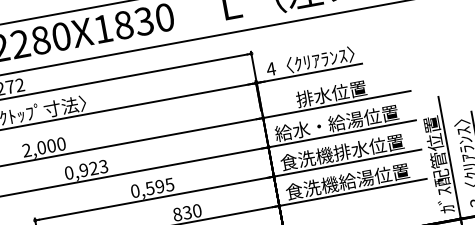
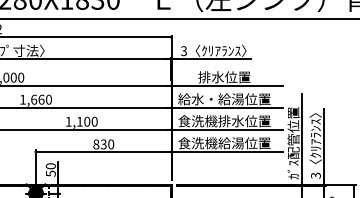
text: (270, 69) -> (183, 51), 4 -> 3
text: (85, 169) -> (35, 99), 0,923 -> 1,660
text: (152, 187) -> (81, 121), 0,595 -> 1,100

